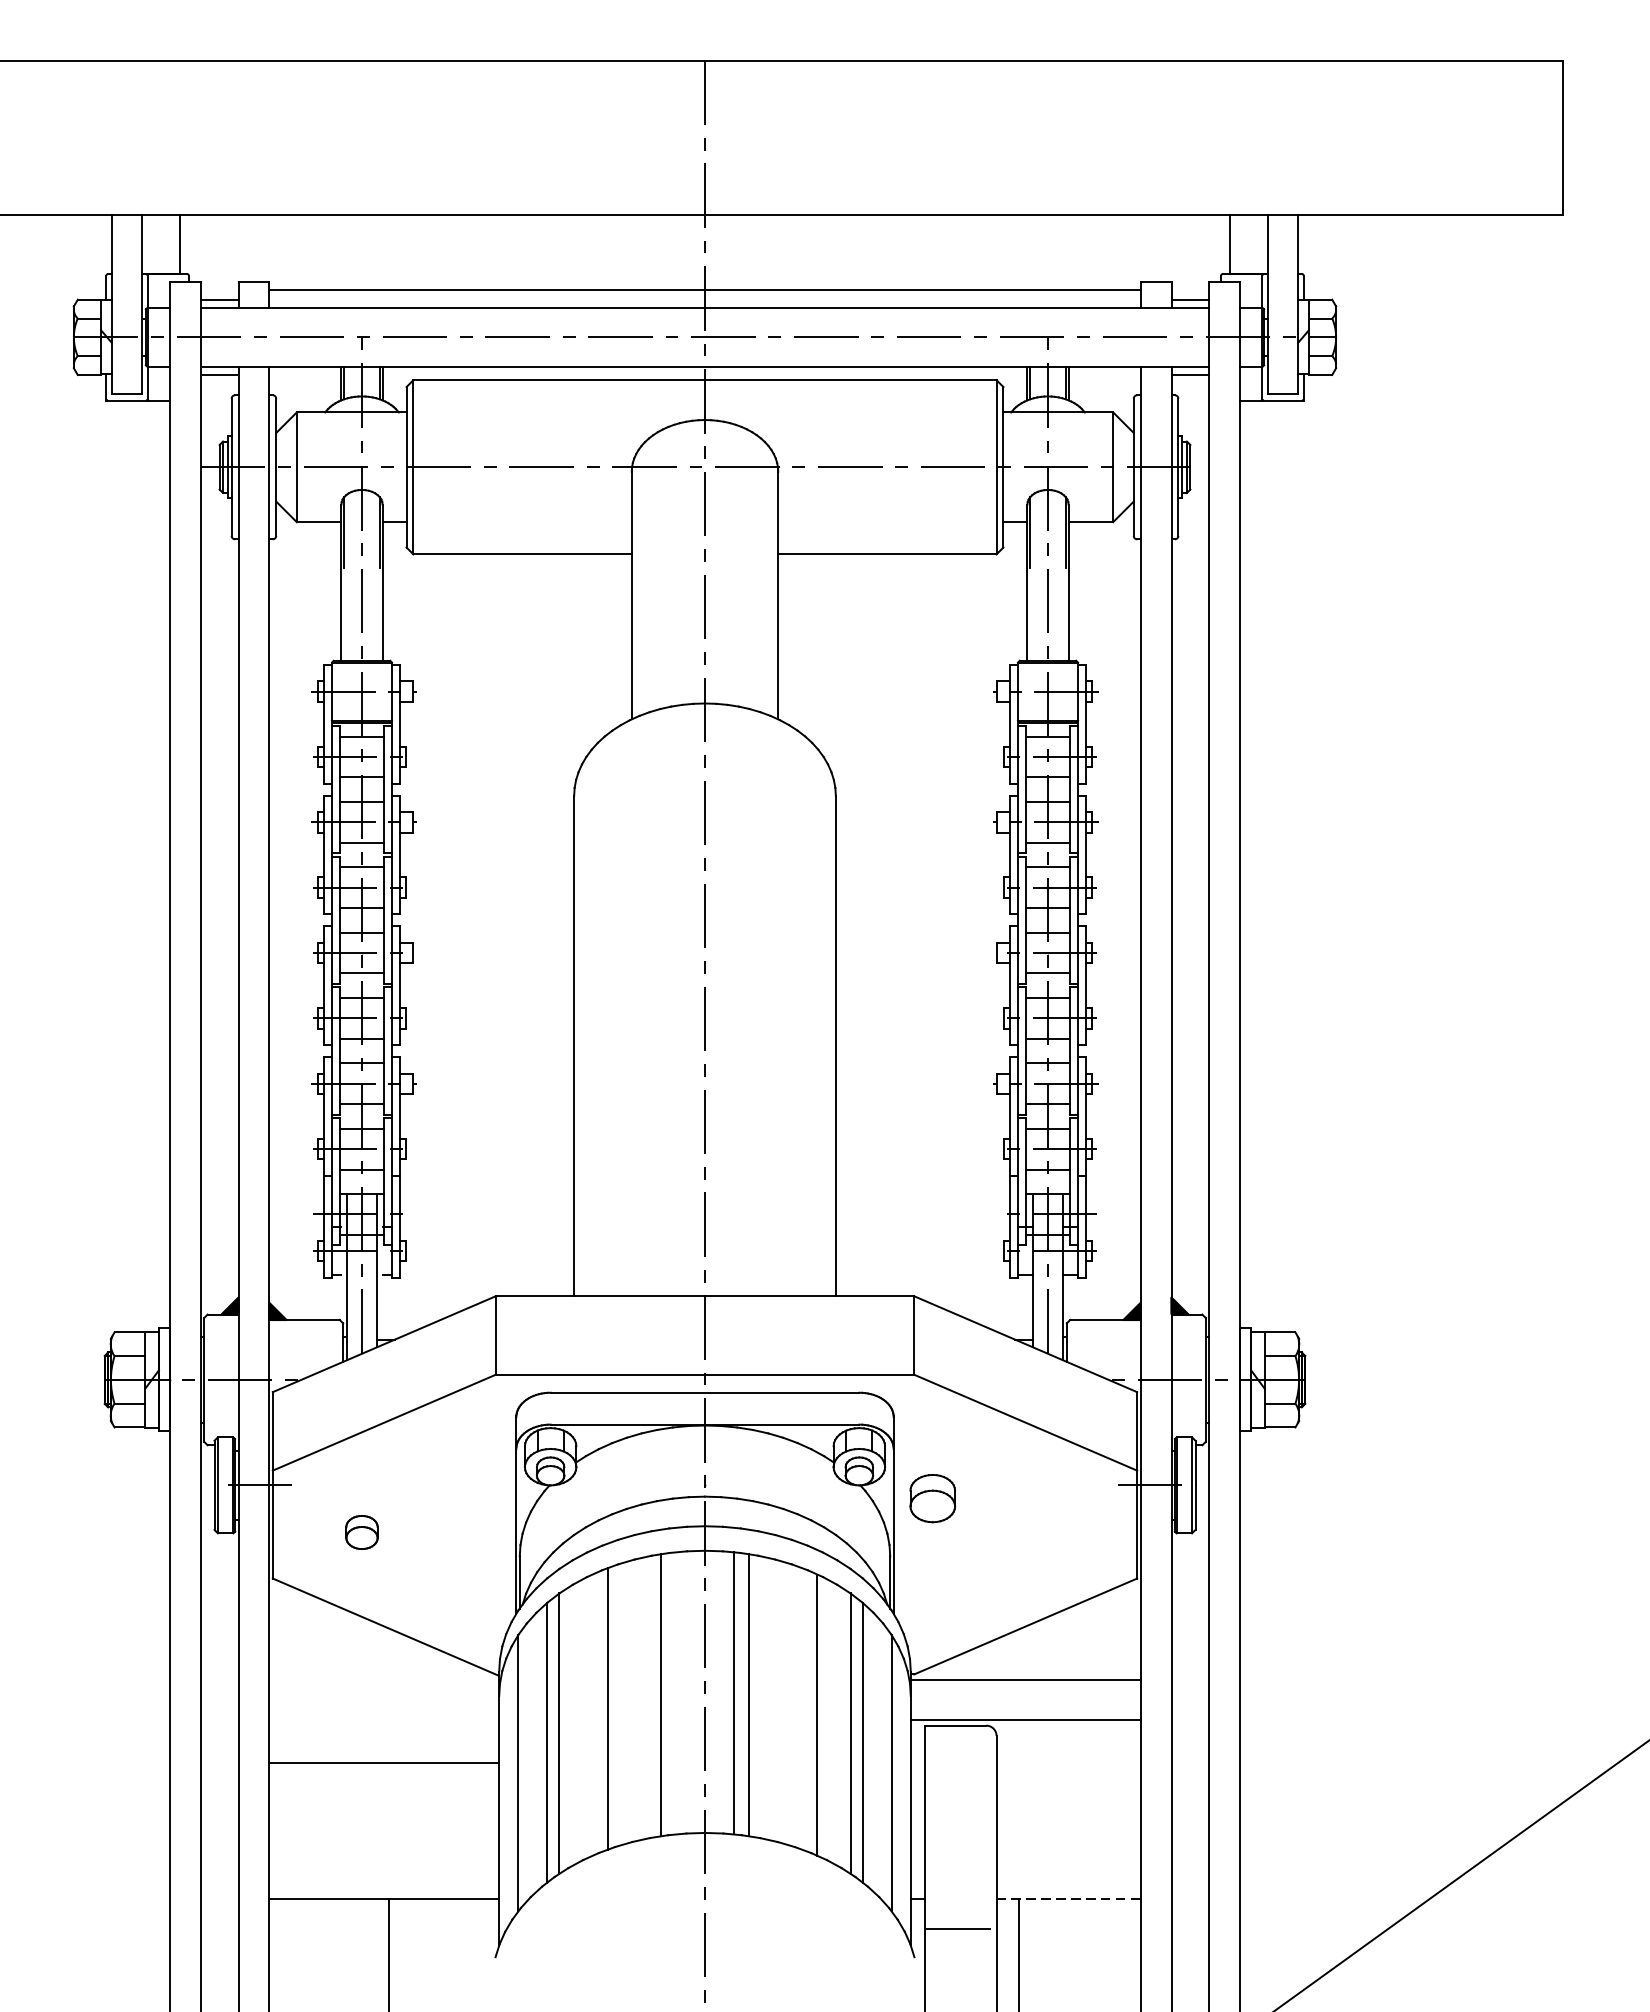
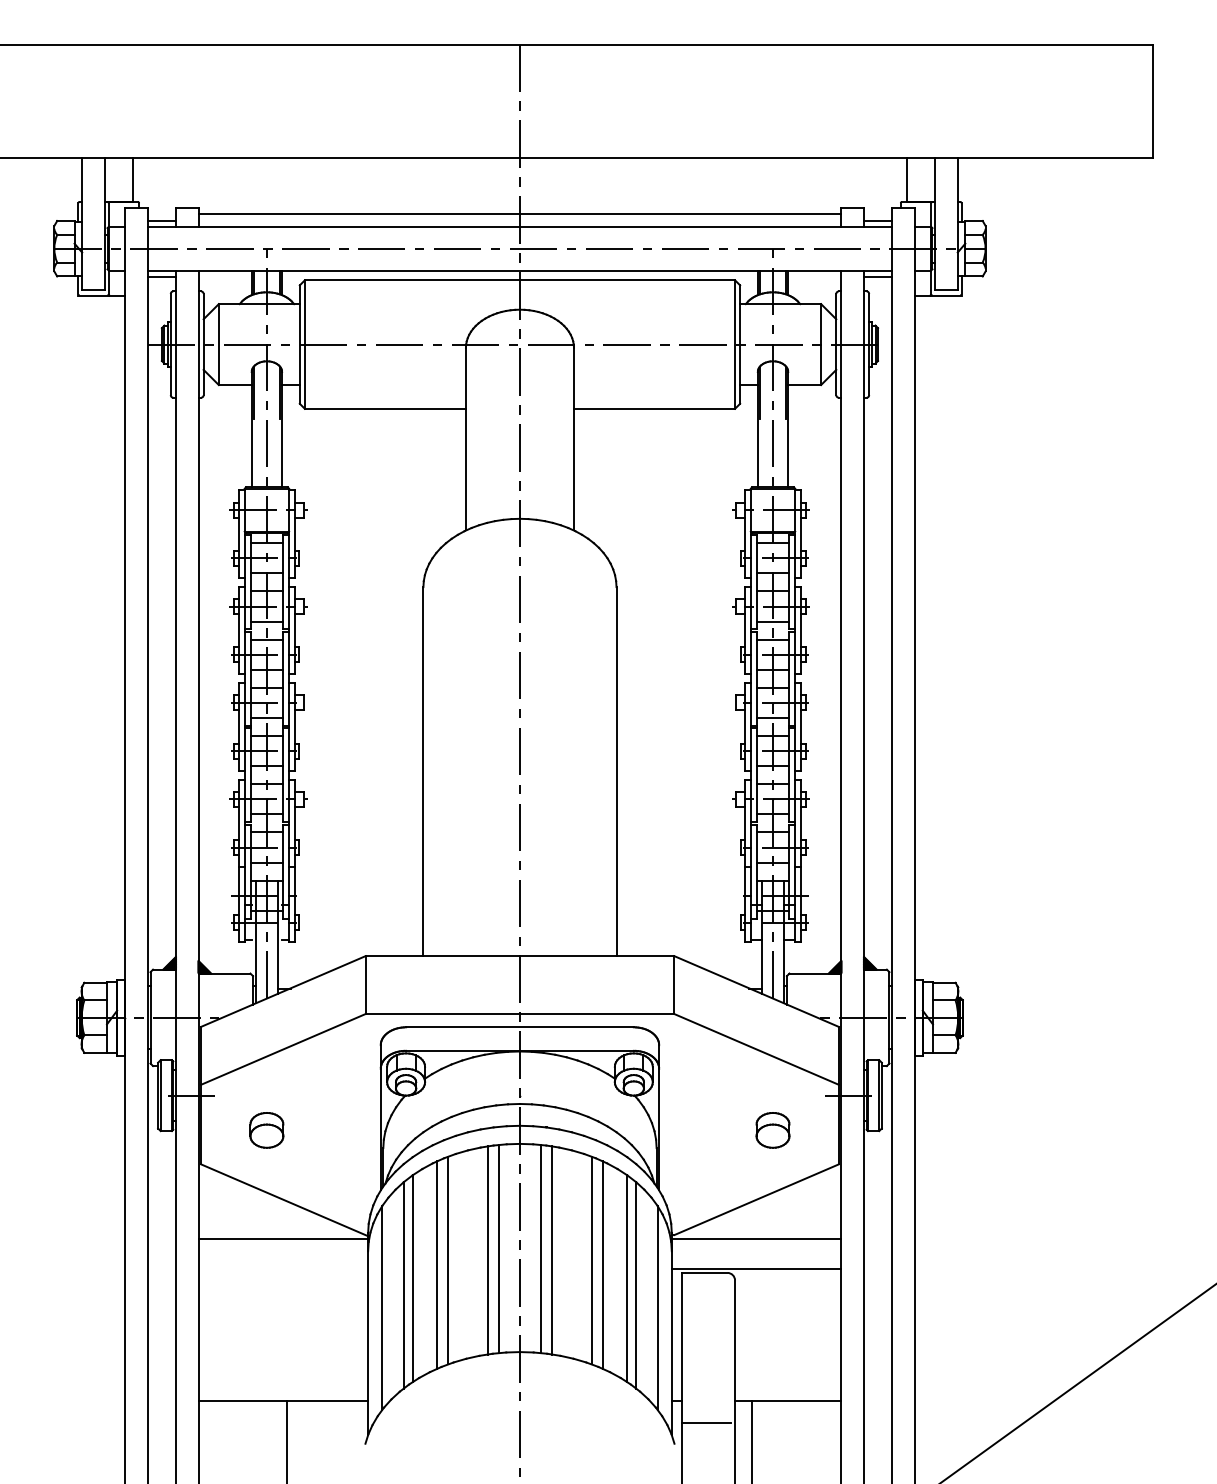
part: (932, 1498) -> (772, 1130), moved
part: (361, 1532) -> (266, 1130), size x1.43
line: (675, 1693) -> (498, 1249), added
line: (801, 1708) -> (591, 1260), added
line: (593, 1714) -> (437, 1264), added
line: (384, 1763) -> (283, 1239), moved
line: (1068, 1898) -> (788, 1400), dashed -> solid

